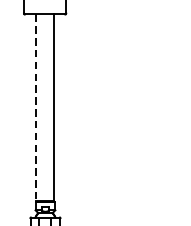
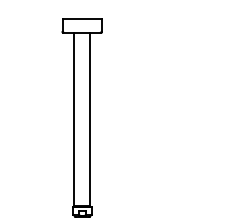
line: (36, 108) -> (74, 120), dashed -> solid

